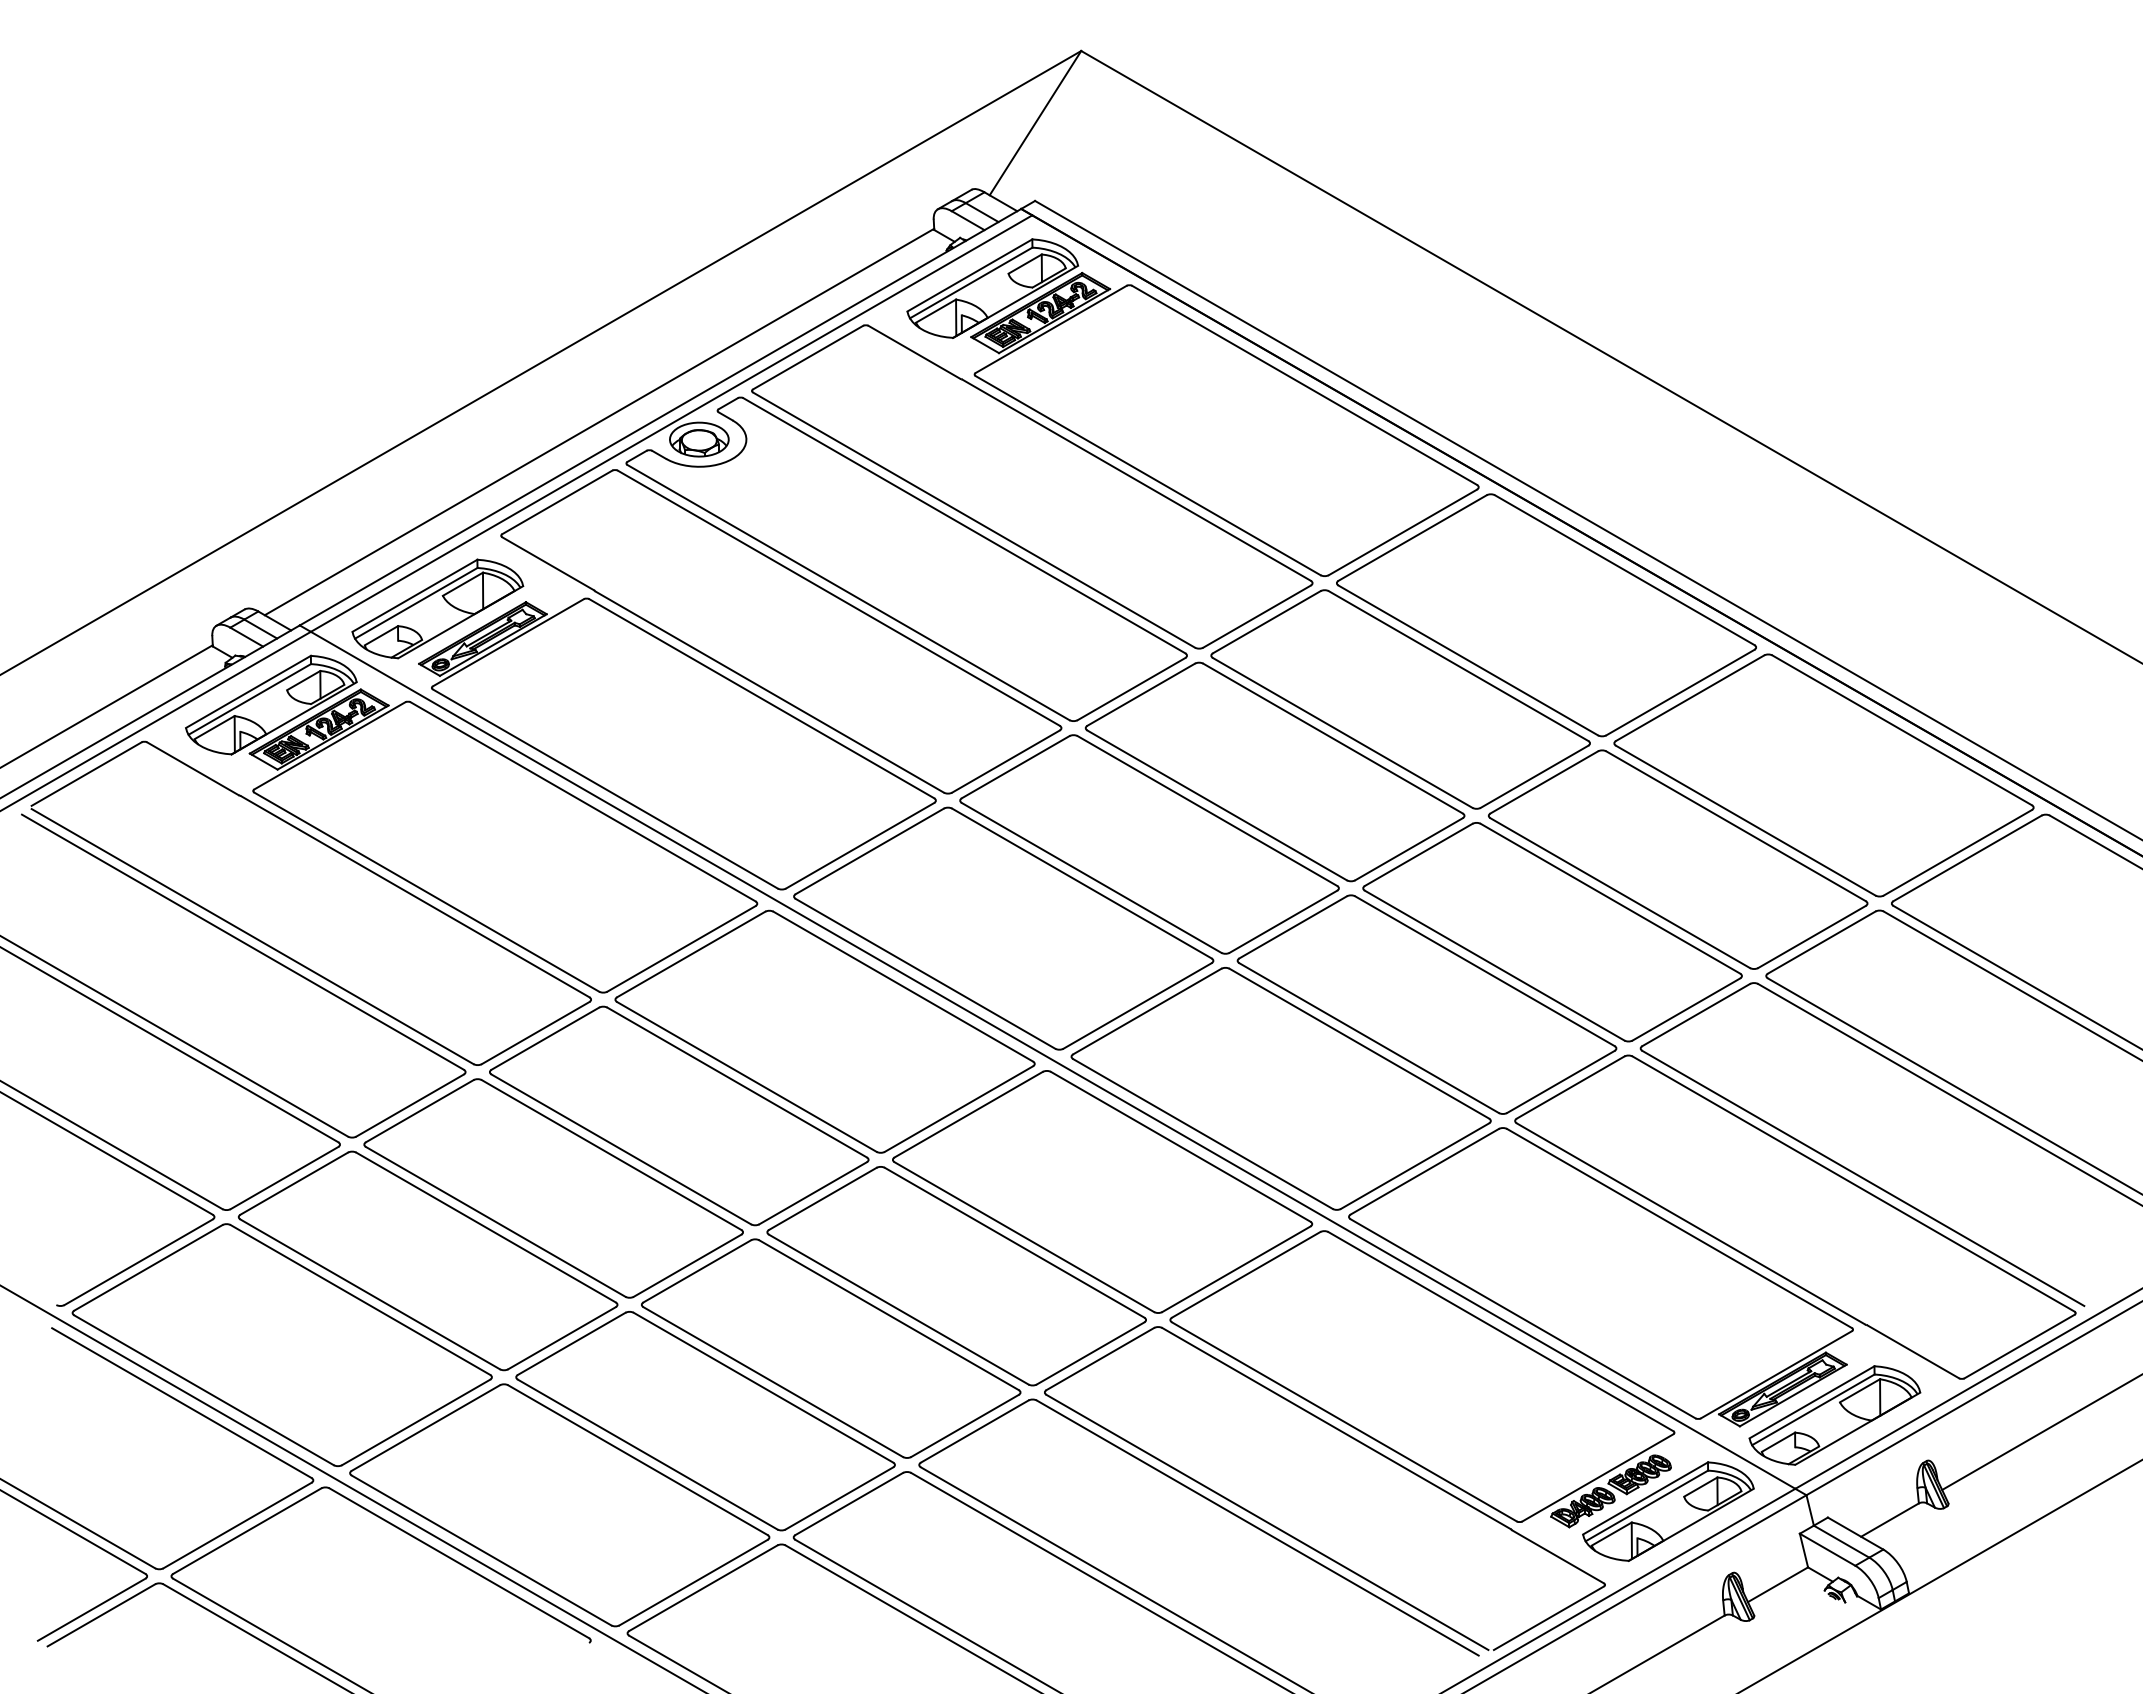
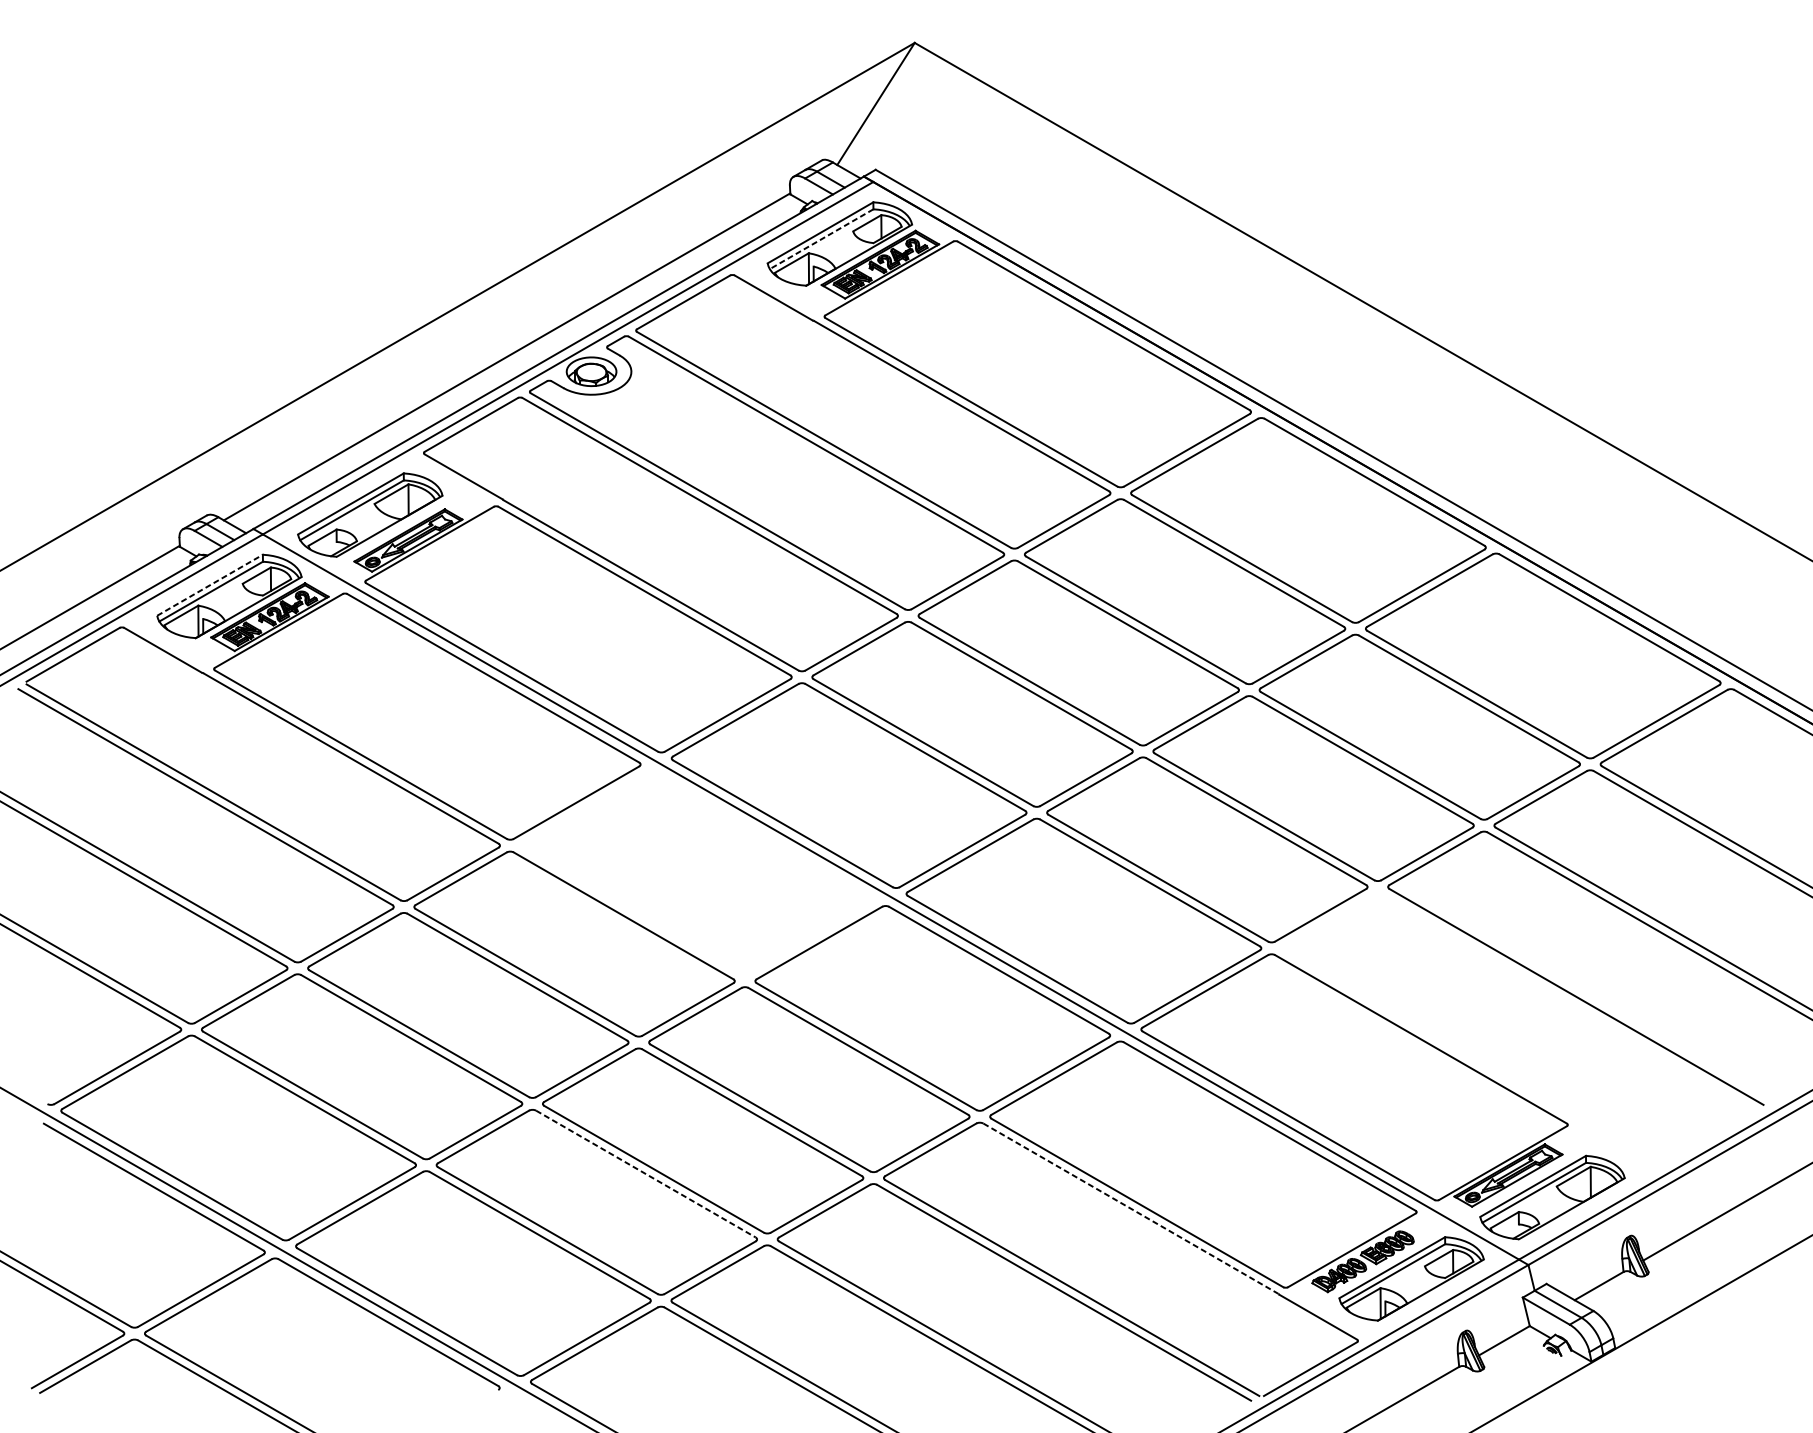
line: (971, 282) -> (821, 238), solid -> dashed
line: (248, 691) -> (210, 584), solid -> dashed
part: (824, 1031) -> (697, 872), removed
part: (1795, 1216) -> (1519, 1029), removed
line: (763, 1387) -> (645, 1173), solid -> dashed
line: (1336, 1428) -> (1130, 1208), solid -> dashed

